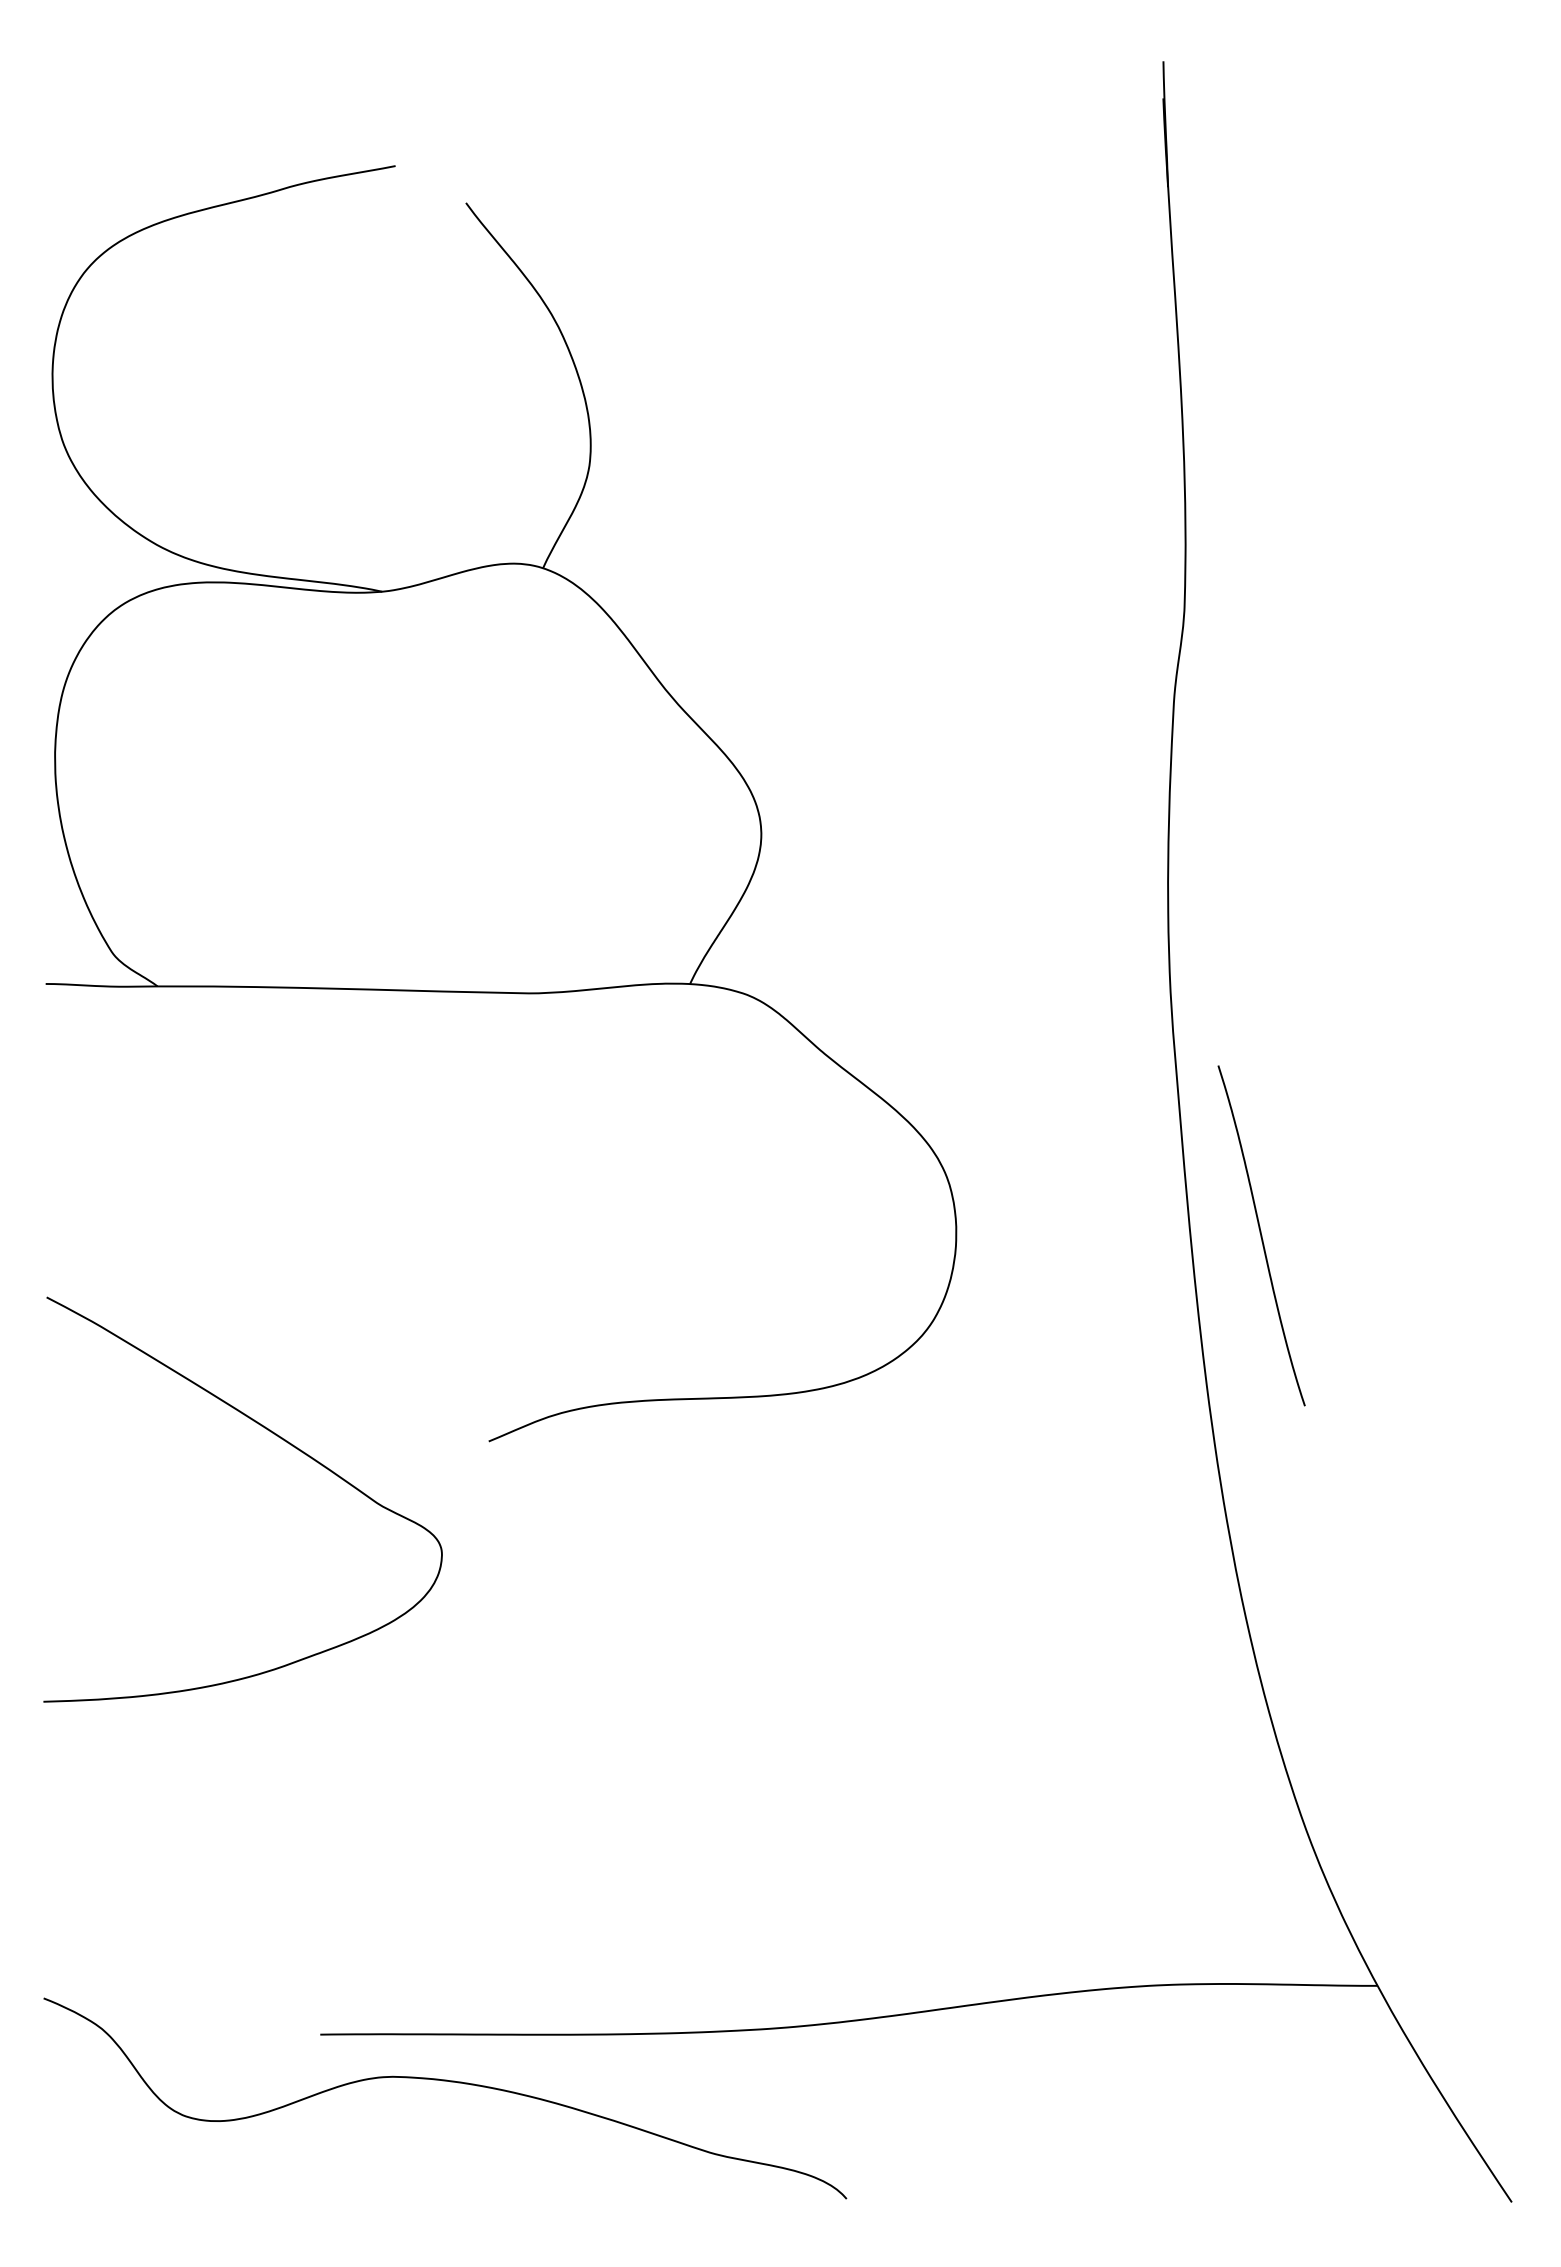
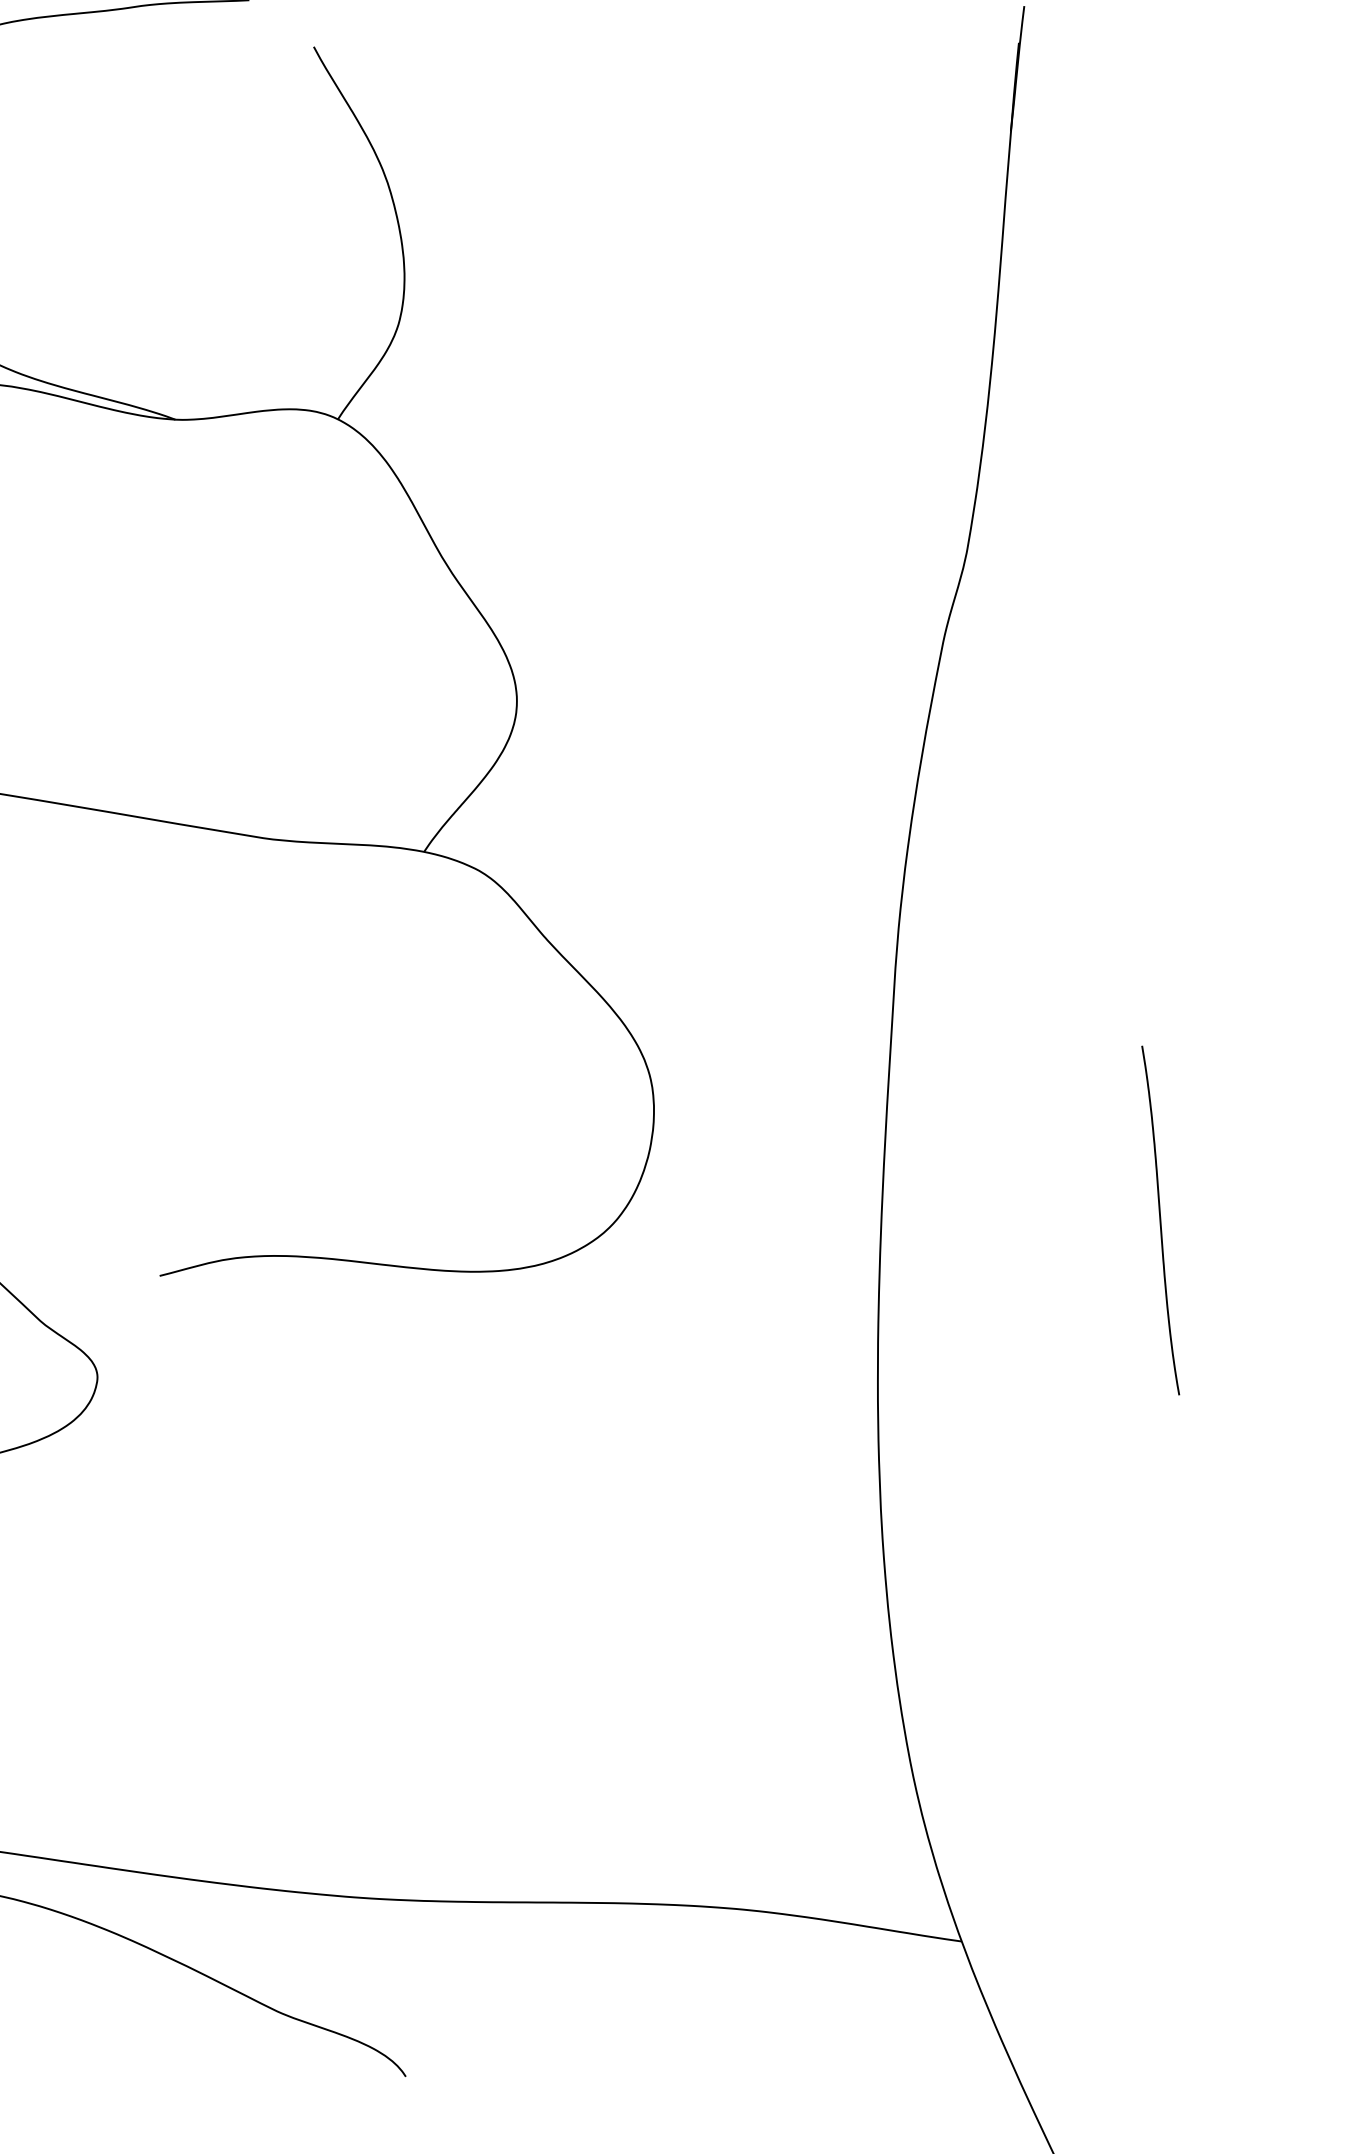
curve: (1261, 1235) -> (1160, 1220), moved

